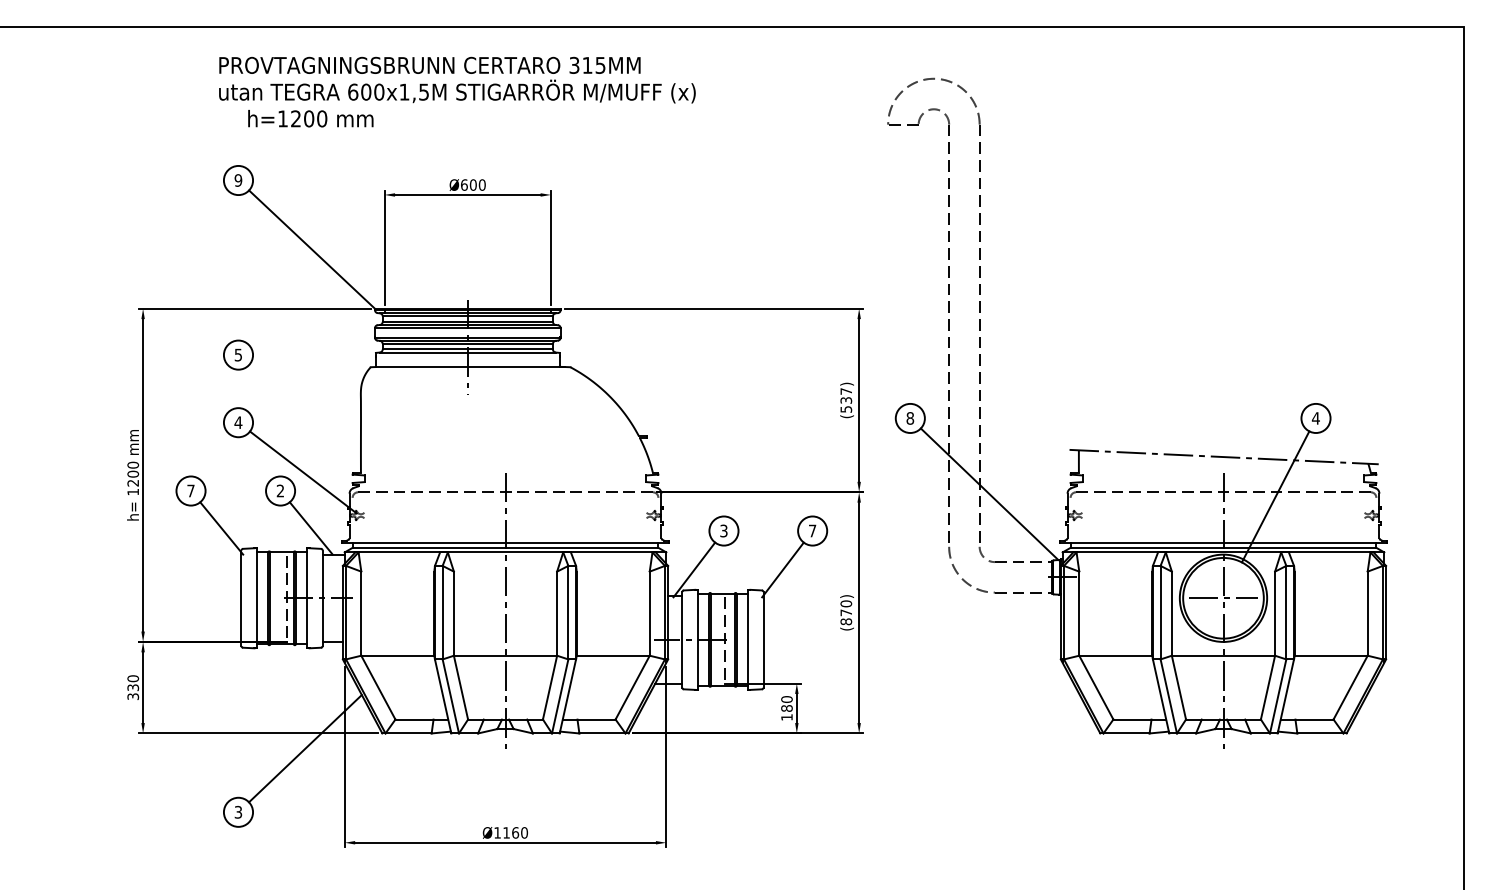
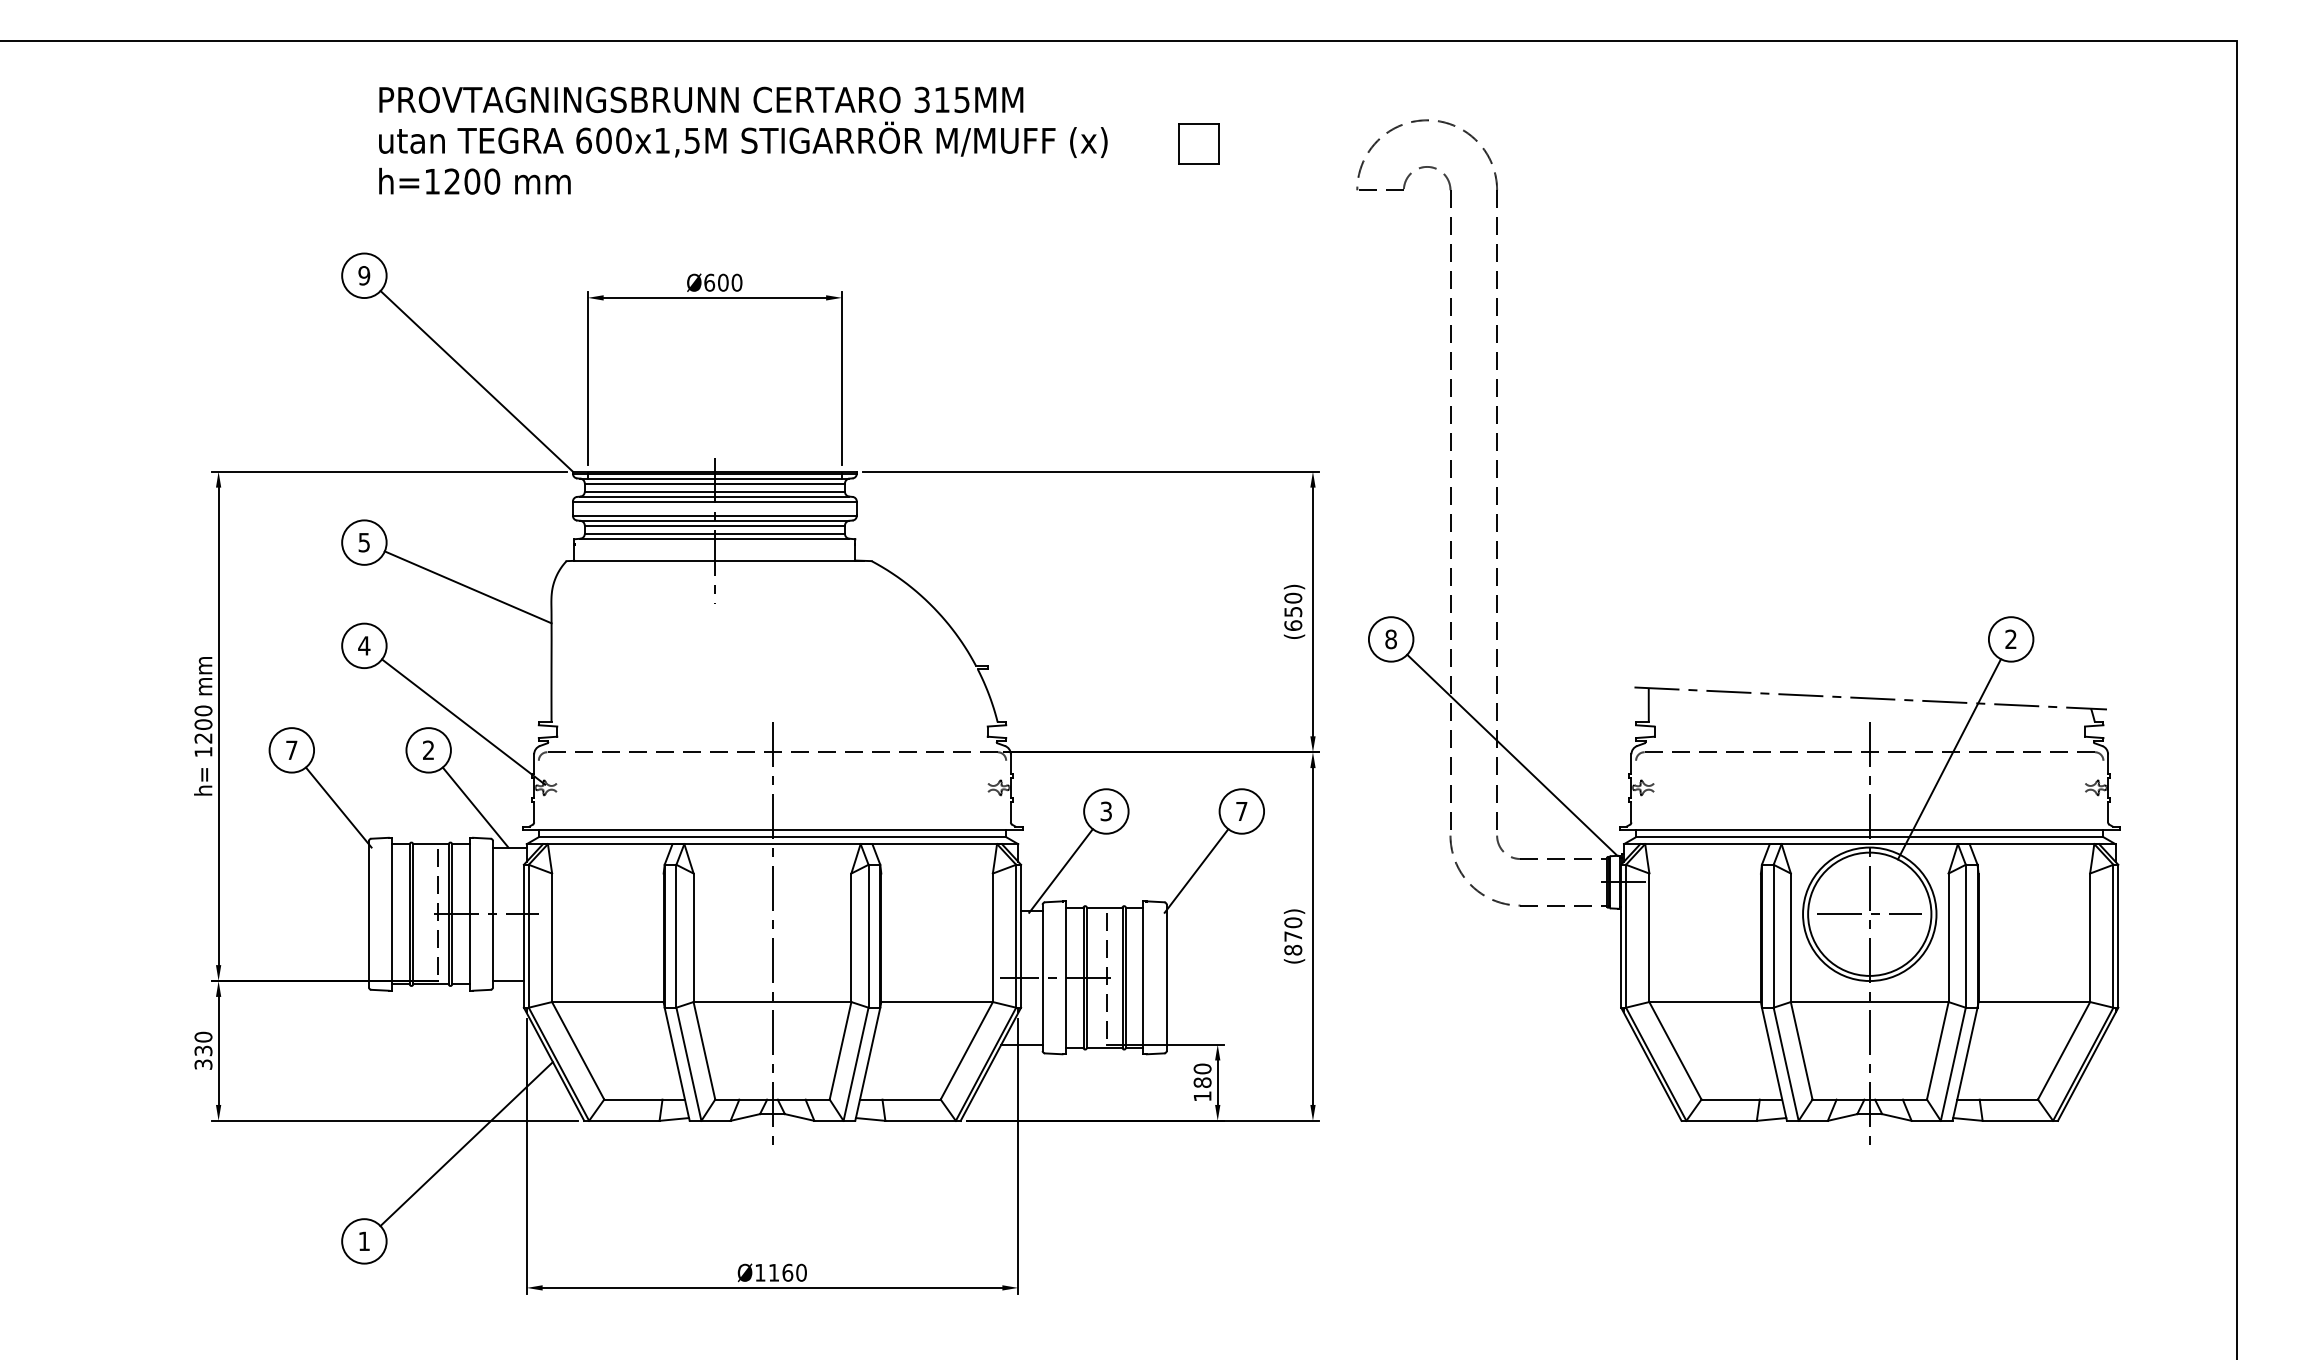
text: (457, 79) -> (743, 121), moved
part: (784, 93) -> (1198, 142), added
line: (305, 383) -> (466, 586), added
text: (846, 400) -> (1293, 611), (537) -> (650)
text: (1315, 418) -> (2010, 639), 4 -> 2
text: (238, 811) -> (364, 1240), 3 -> 1

